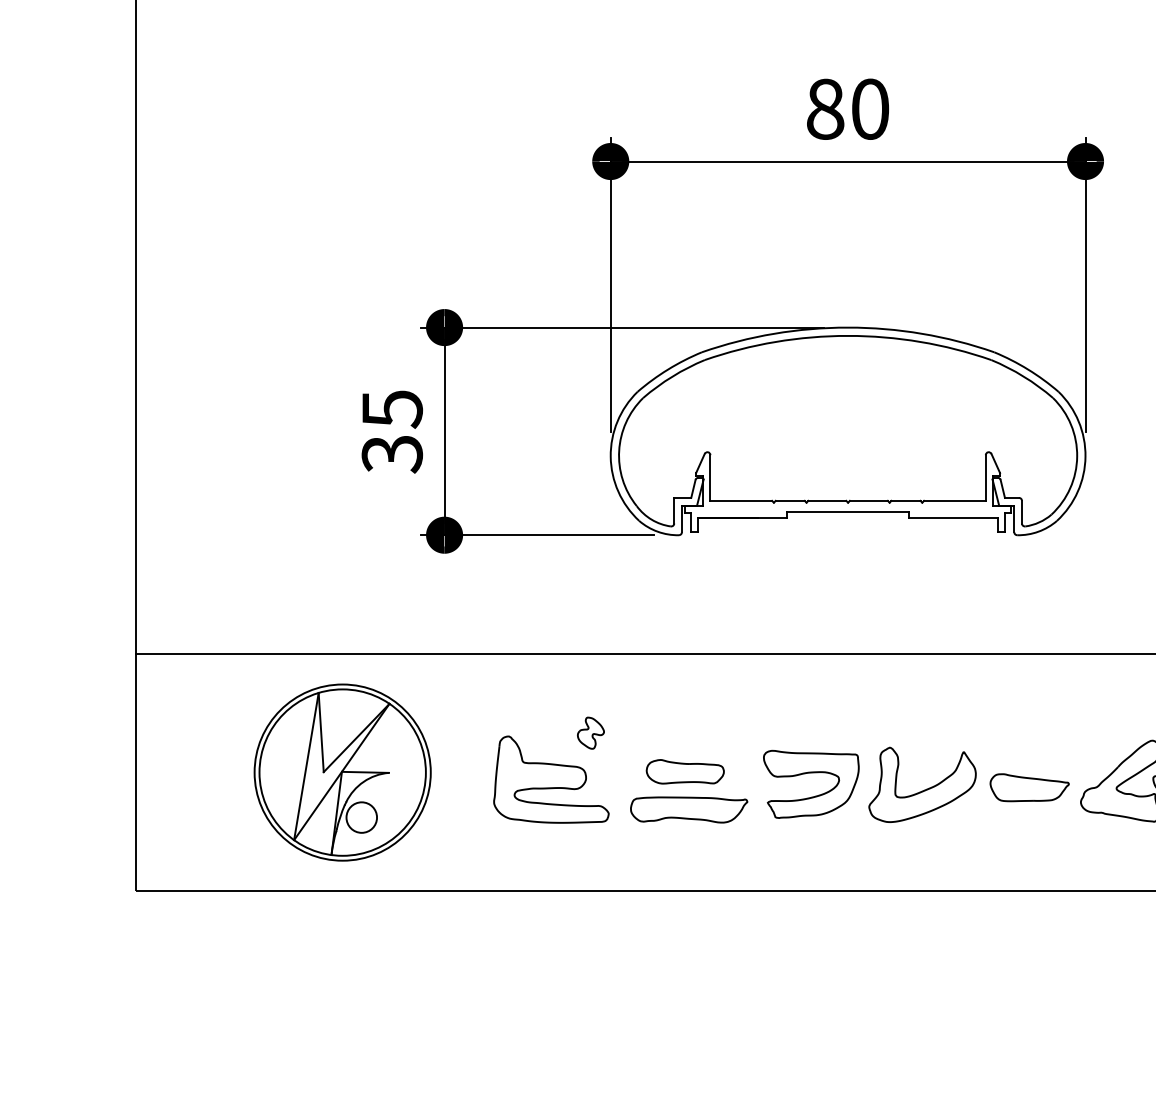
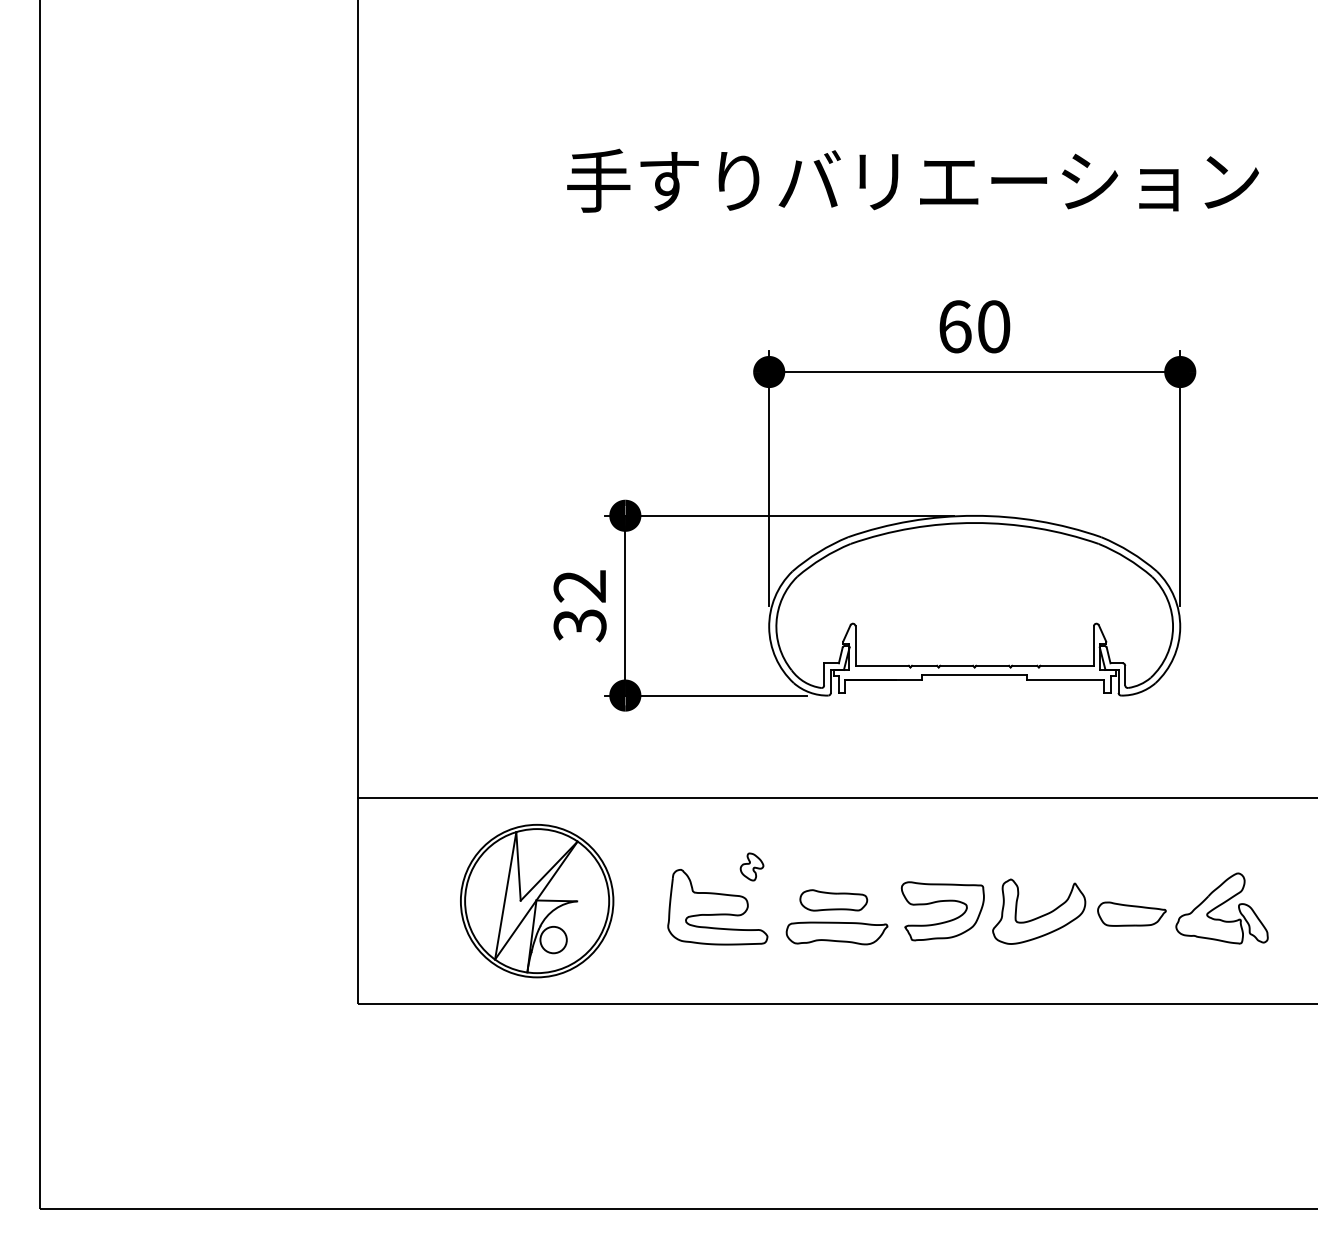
text: (825, 108) -> (955, 326), 80 -> 60
text: (391, 409) -> (579, 586), 35 -> 32

